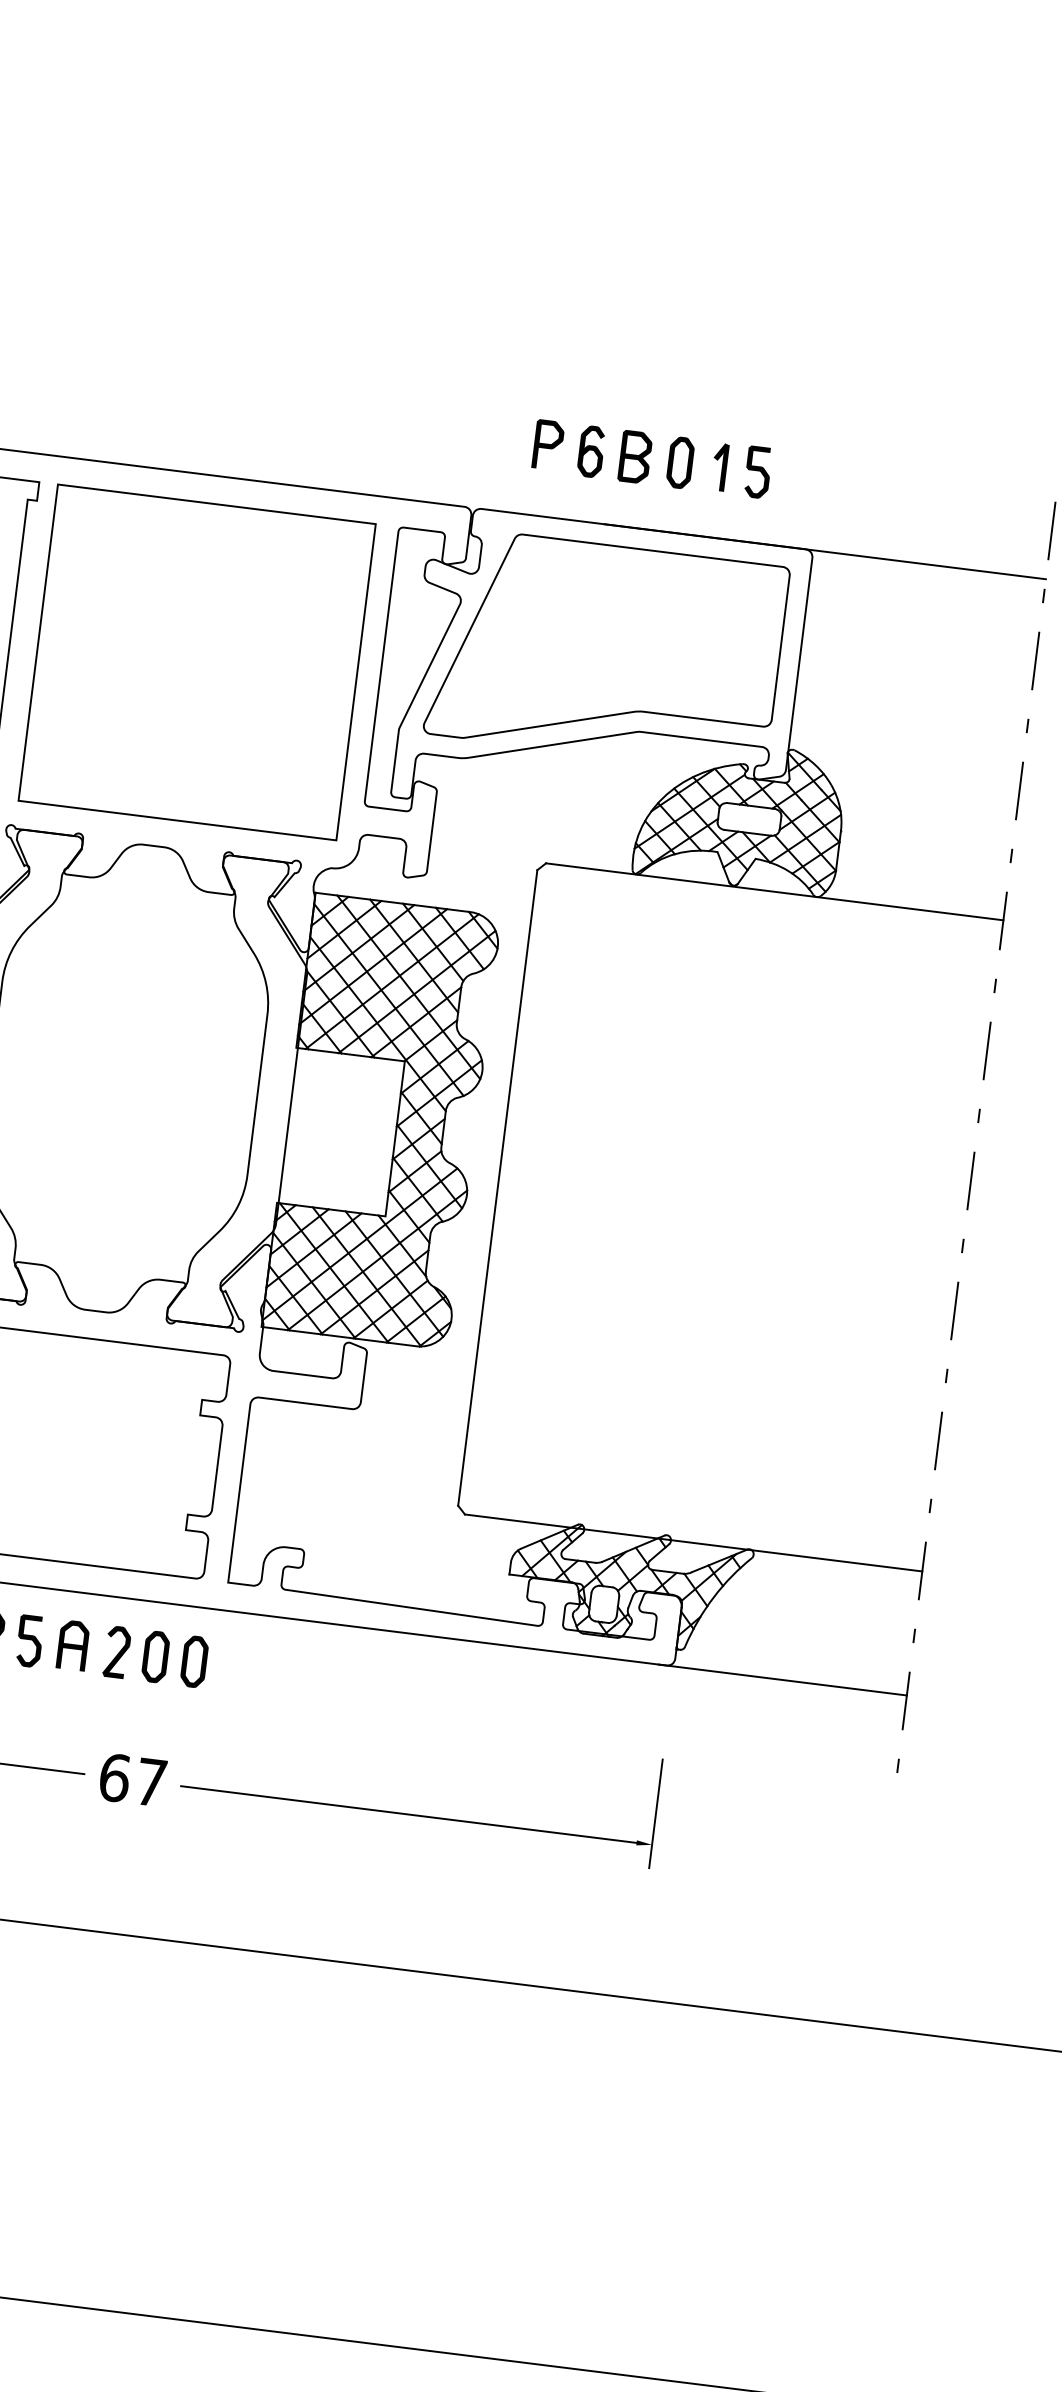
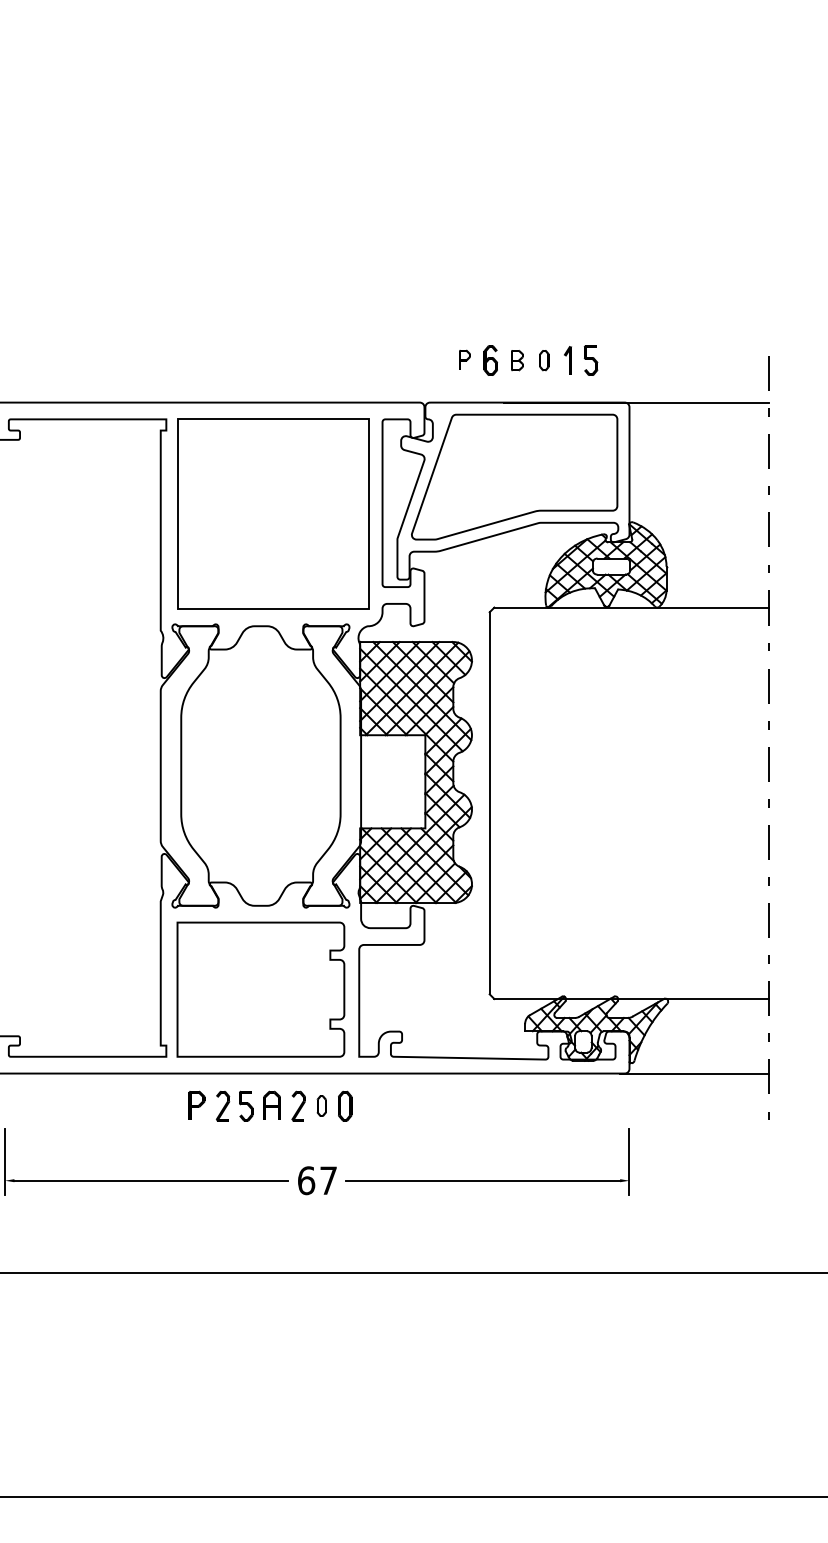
part: (547, 444) -> (464, 359), size x0.7
part: (635, 457) -> (517, 360), size x0.7
part: (680, 462) -> (544, 360), size x0.7
part: (155, 1655) -> (321, 1105), size x0.7

